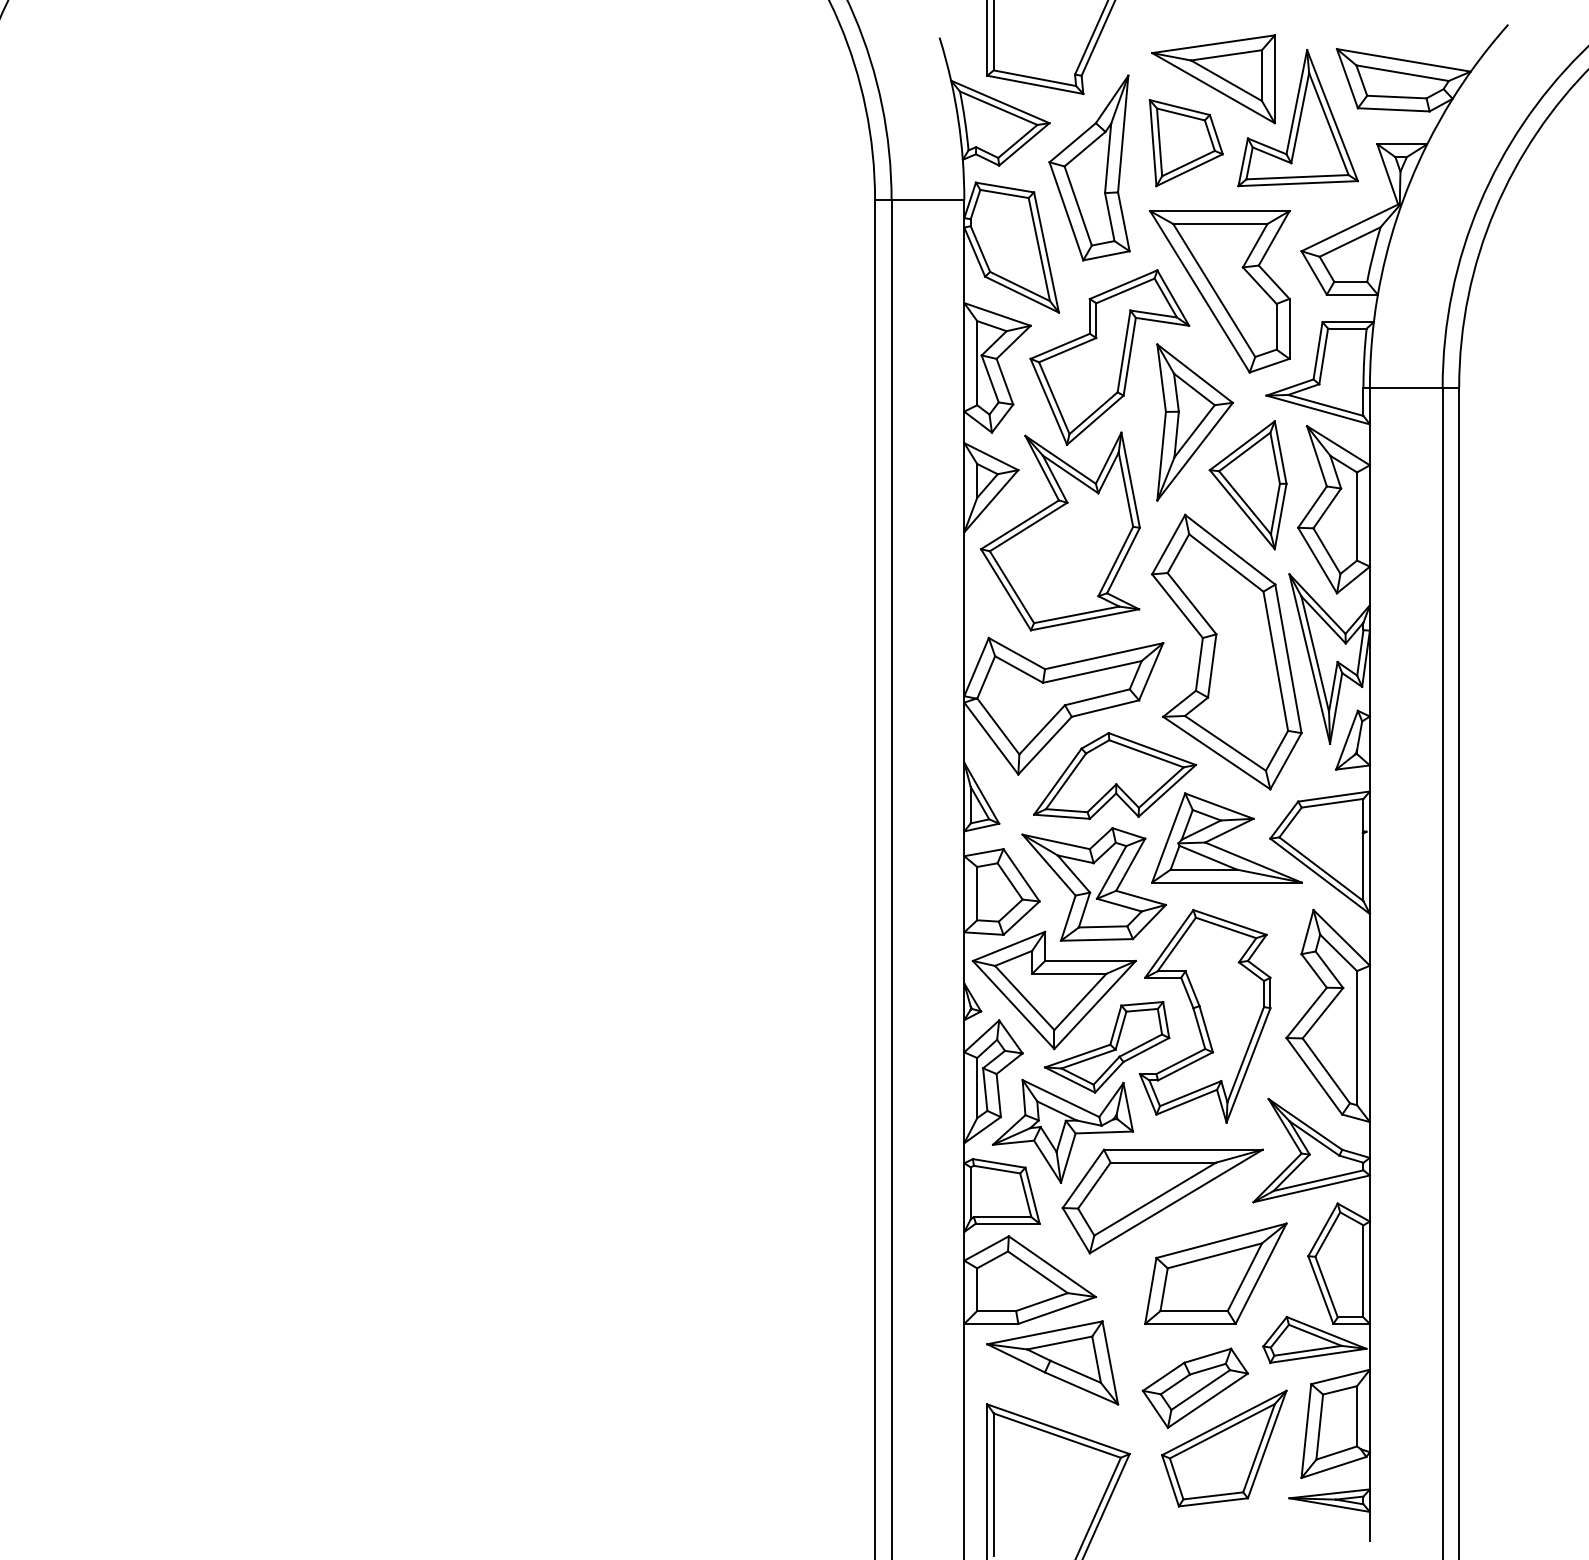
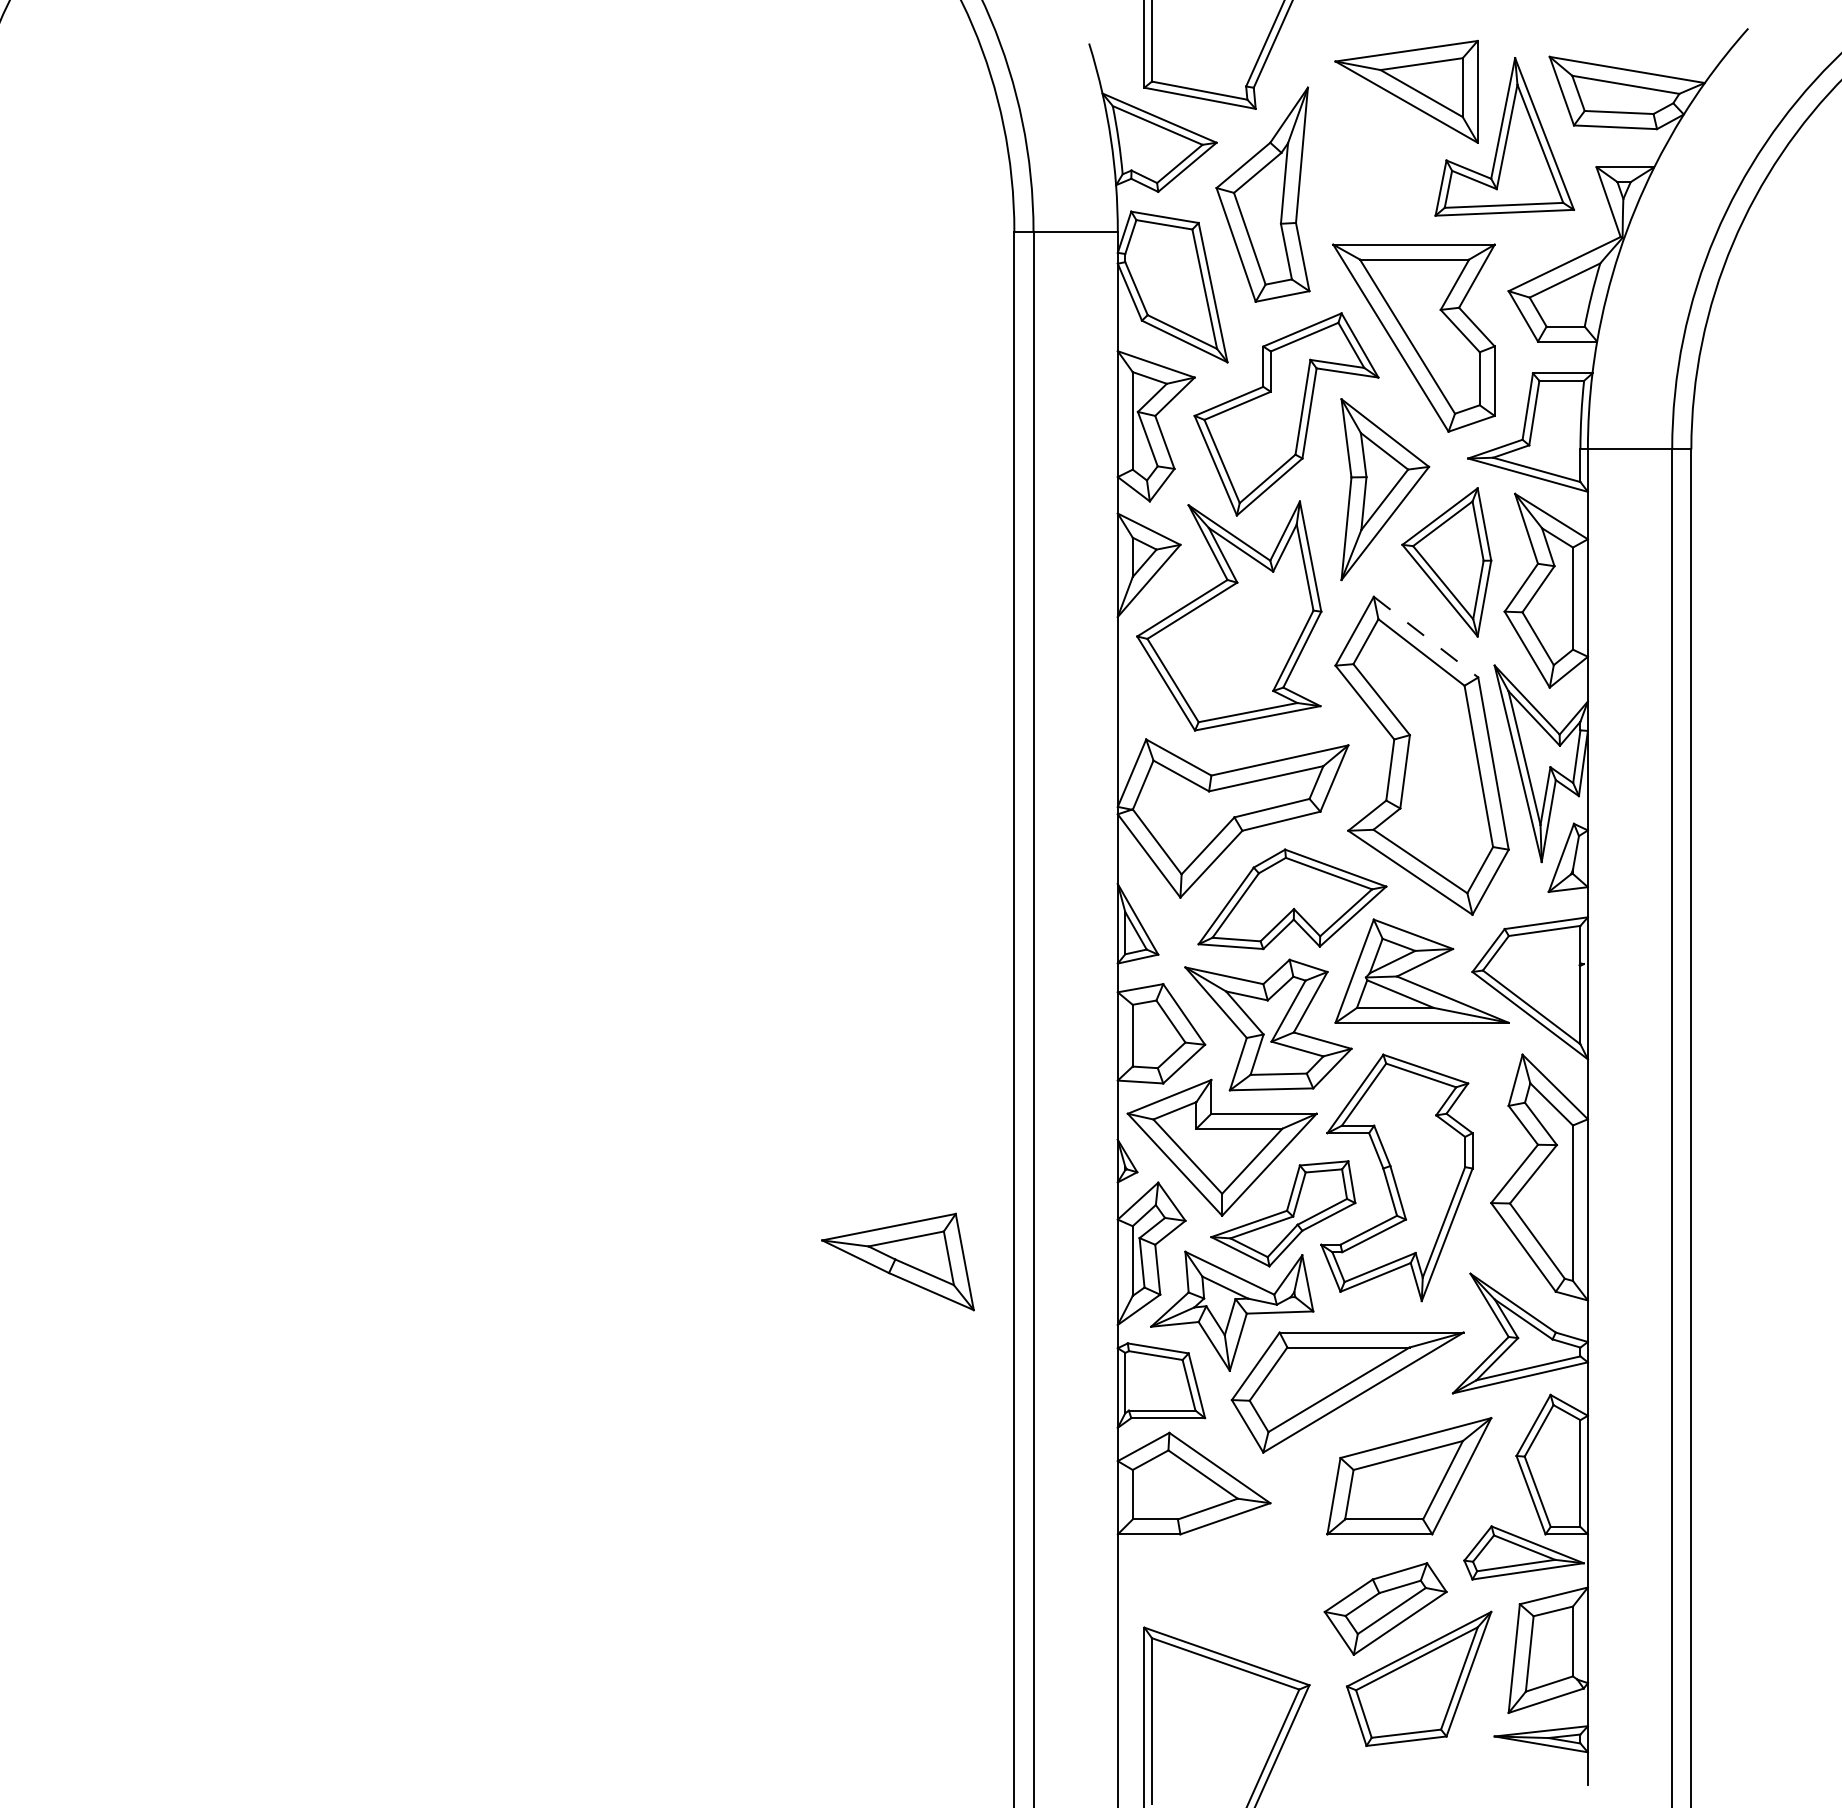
part: (1185, 143) -> (1374, 166), removed
line: (1230, 549) -> (1426, 636), solid -> dashed
part: (1052, 1362) -> (897, 1261), moved

